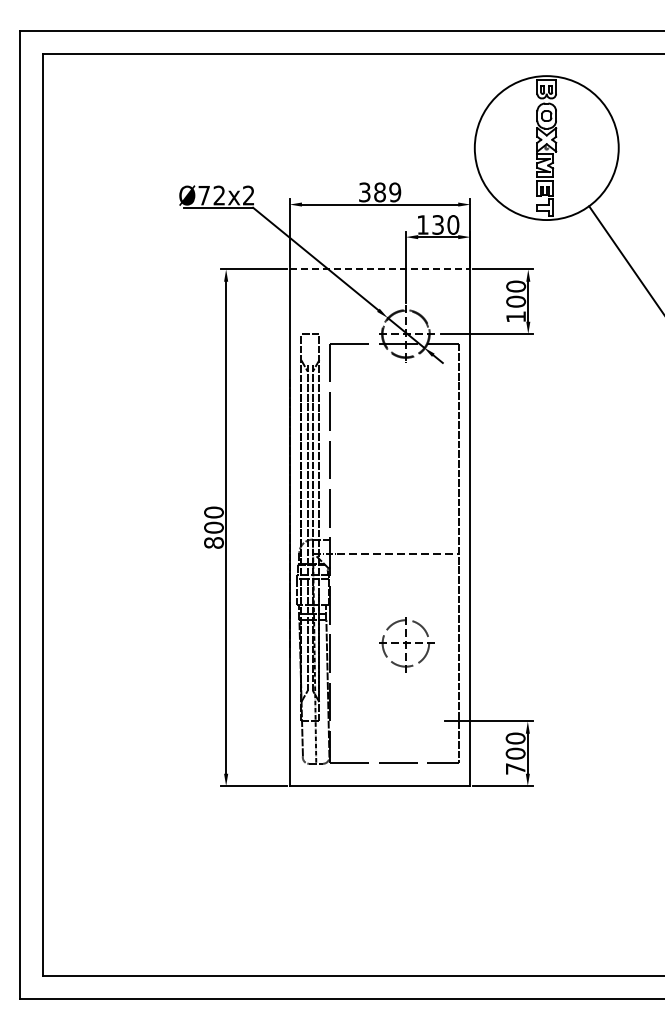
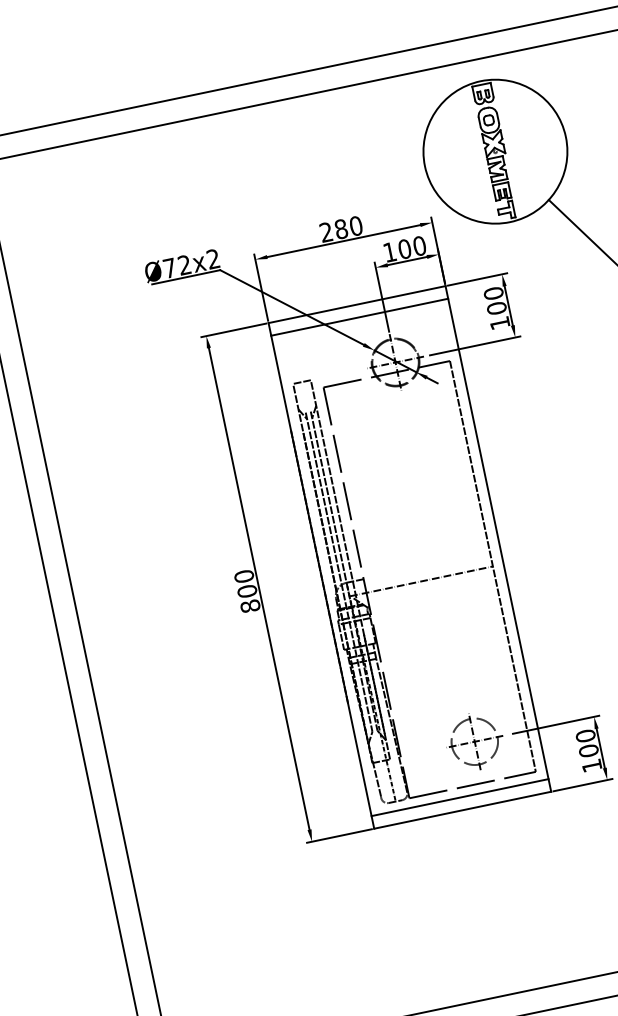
text: (380, 192) -> (341, 229), 389 -> 280
text: (438, 224) -> (405, 248), 130 -> 100
line: (380, 269) -> (357, 304), dashed -> solid
line: (379, 282) -> (359, 317), added
part: (406, 644) -> (475, 742), moved
text: (515, 768) -> (591, 765), 700 -> 100
line: (379, 773) -> (459, 798), added

